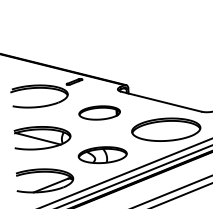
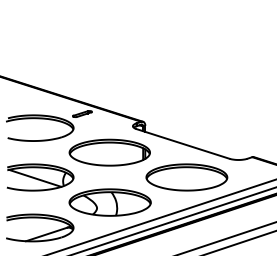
part: (99, 112) -> (109, 152), size x1.67
part: (102, 155) -> (109, 202), size x1.43

